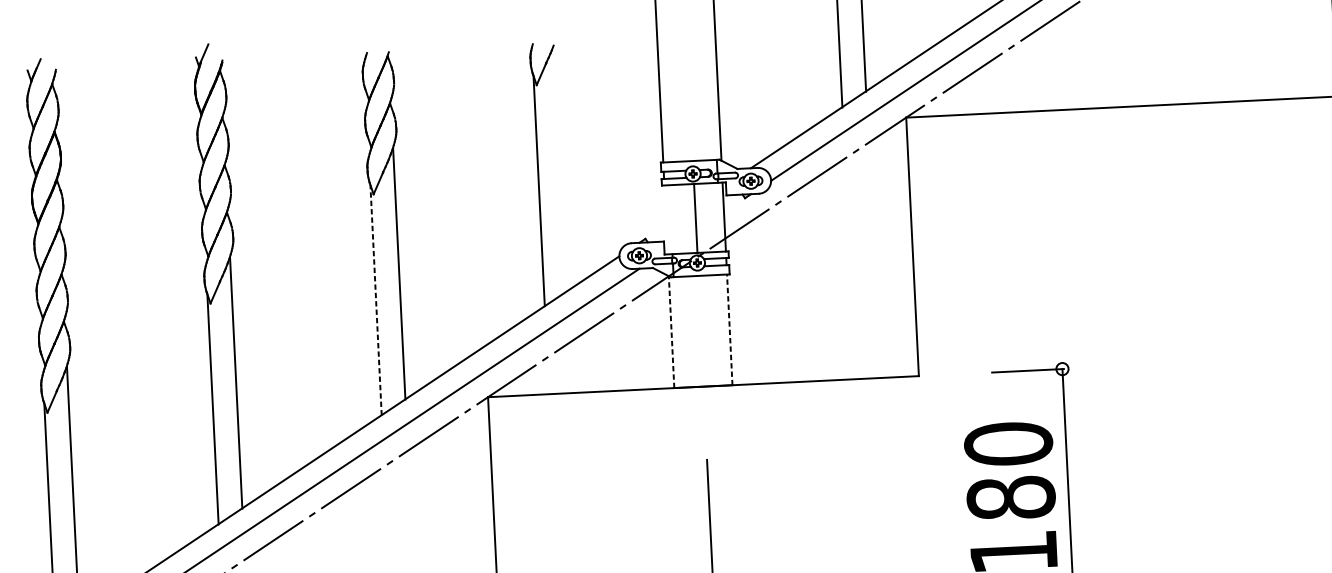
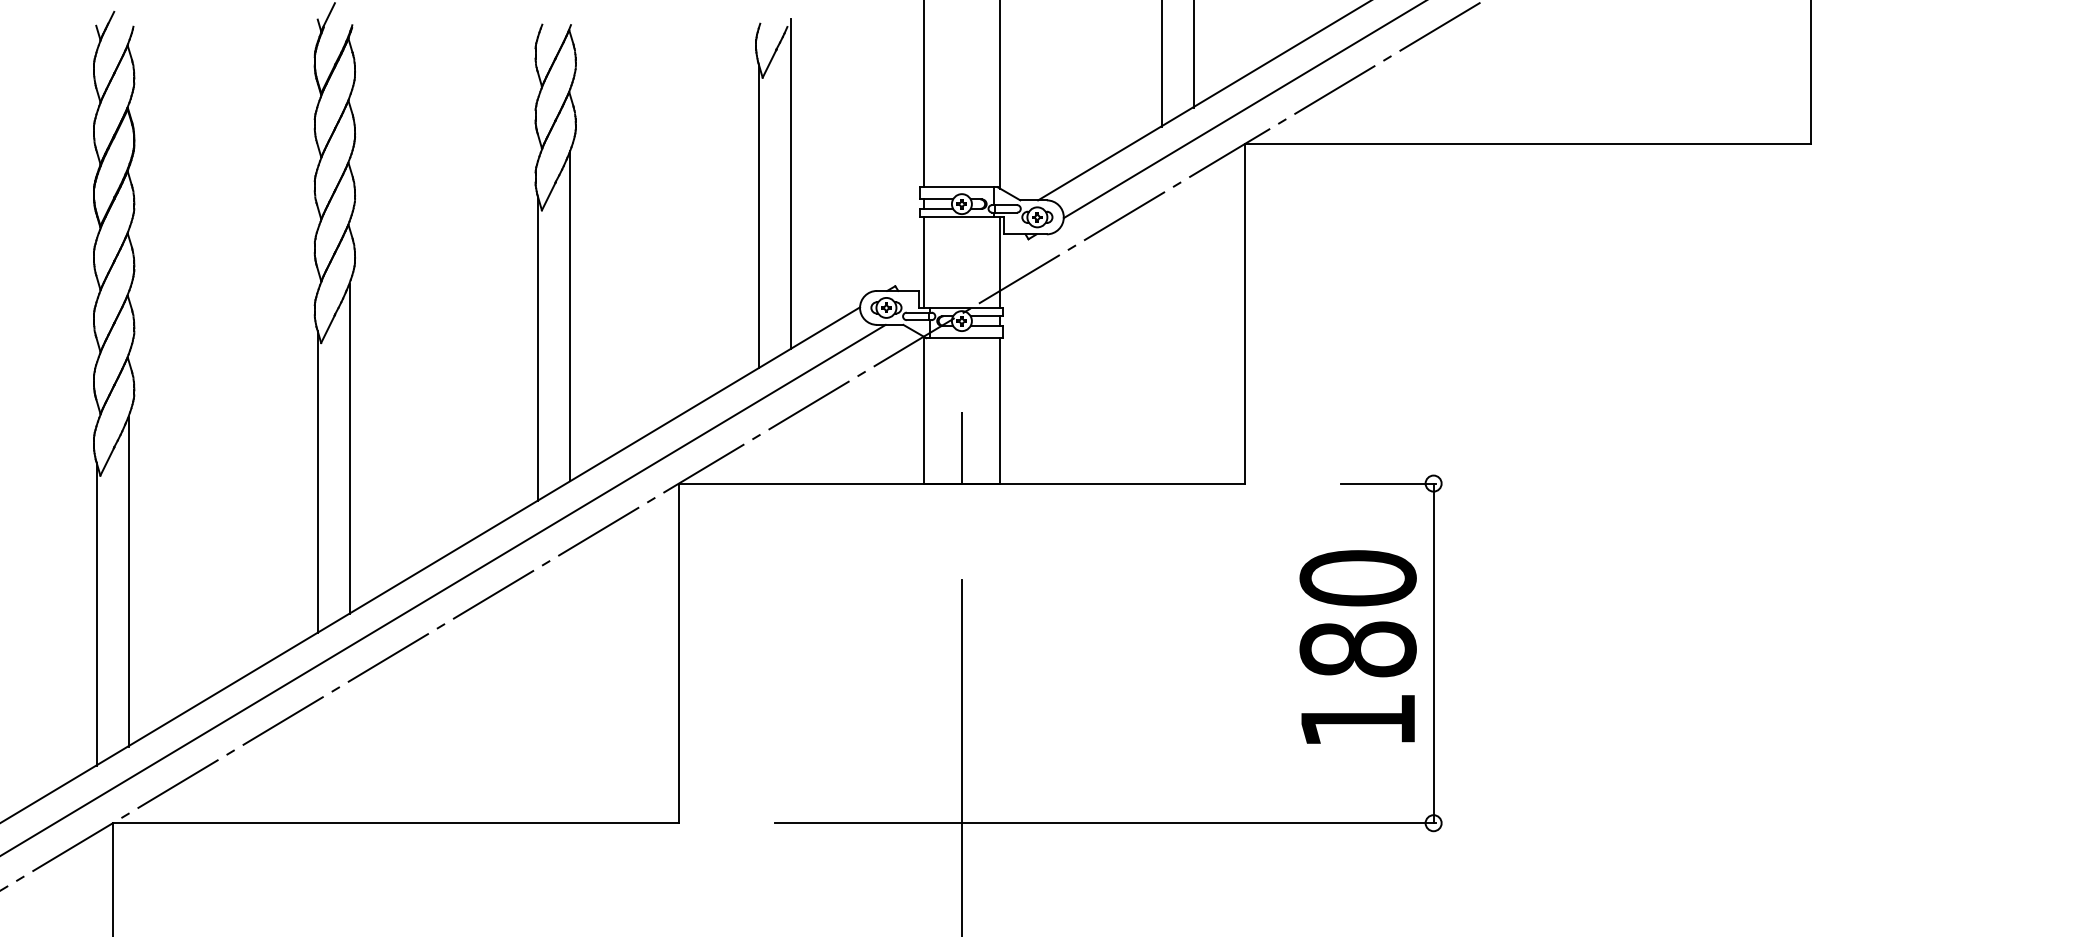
line: (562, 164) -> (791, 183), added
line: (695, 218) -> (923, 262), moved
line: (376, 299) -> (538, 348), dashed -> solid
line: (730, 329) -> (1000, 410), dashed -> solid
line: (671, 331) -> (923, 409), dashed -> solid
line: (701, 359) -> (961, 447), added

